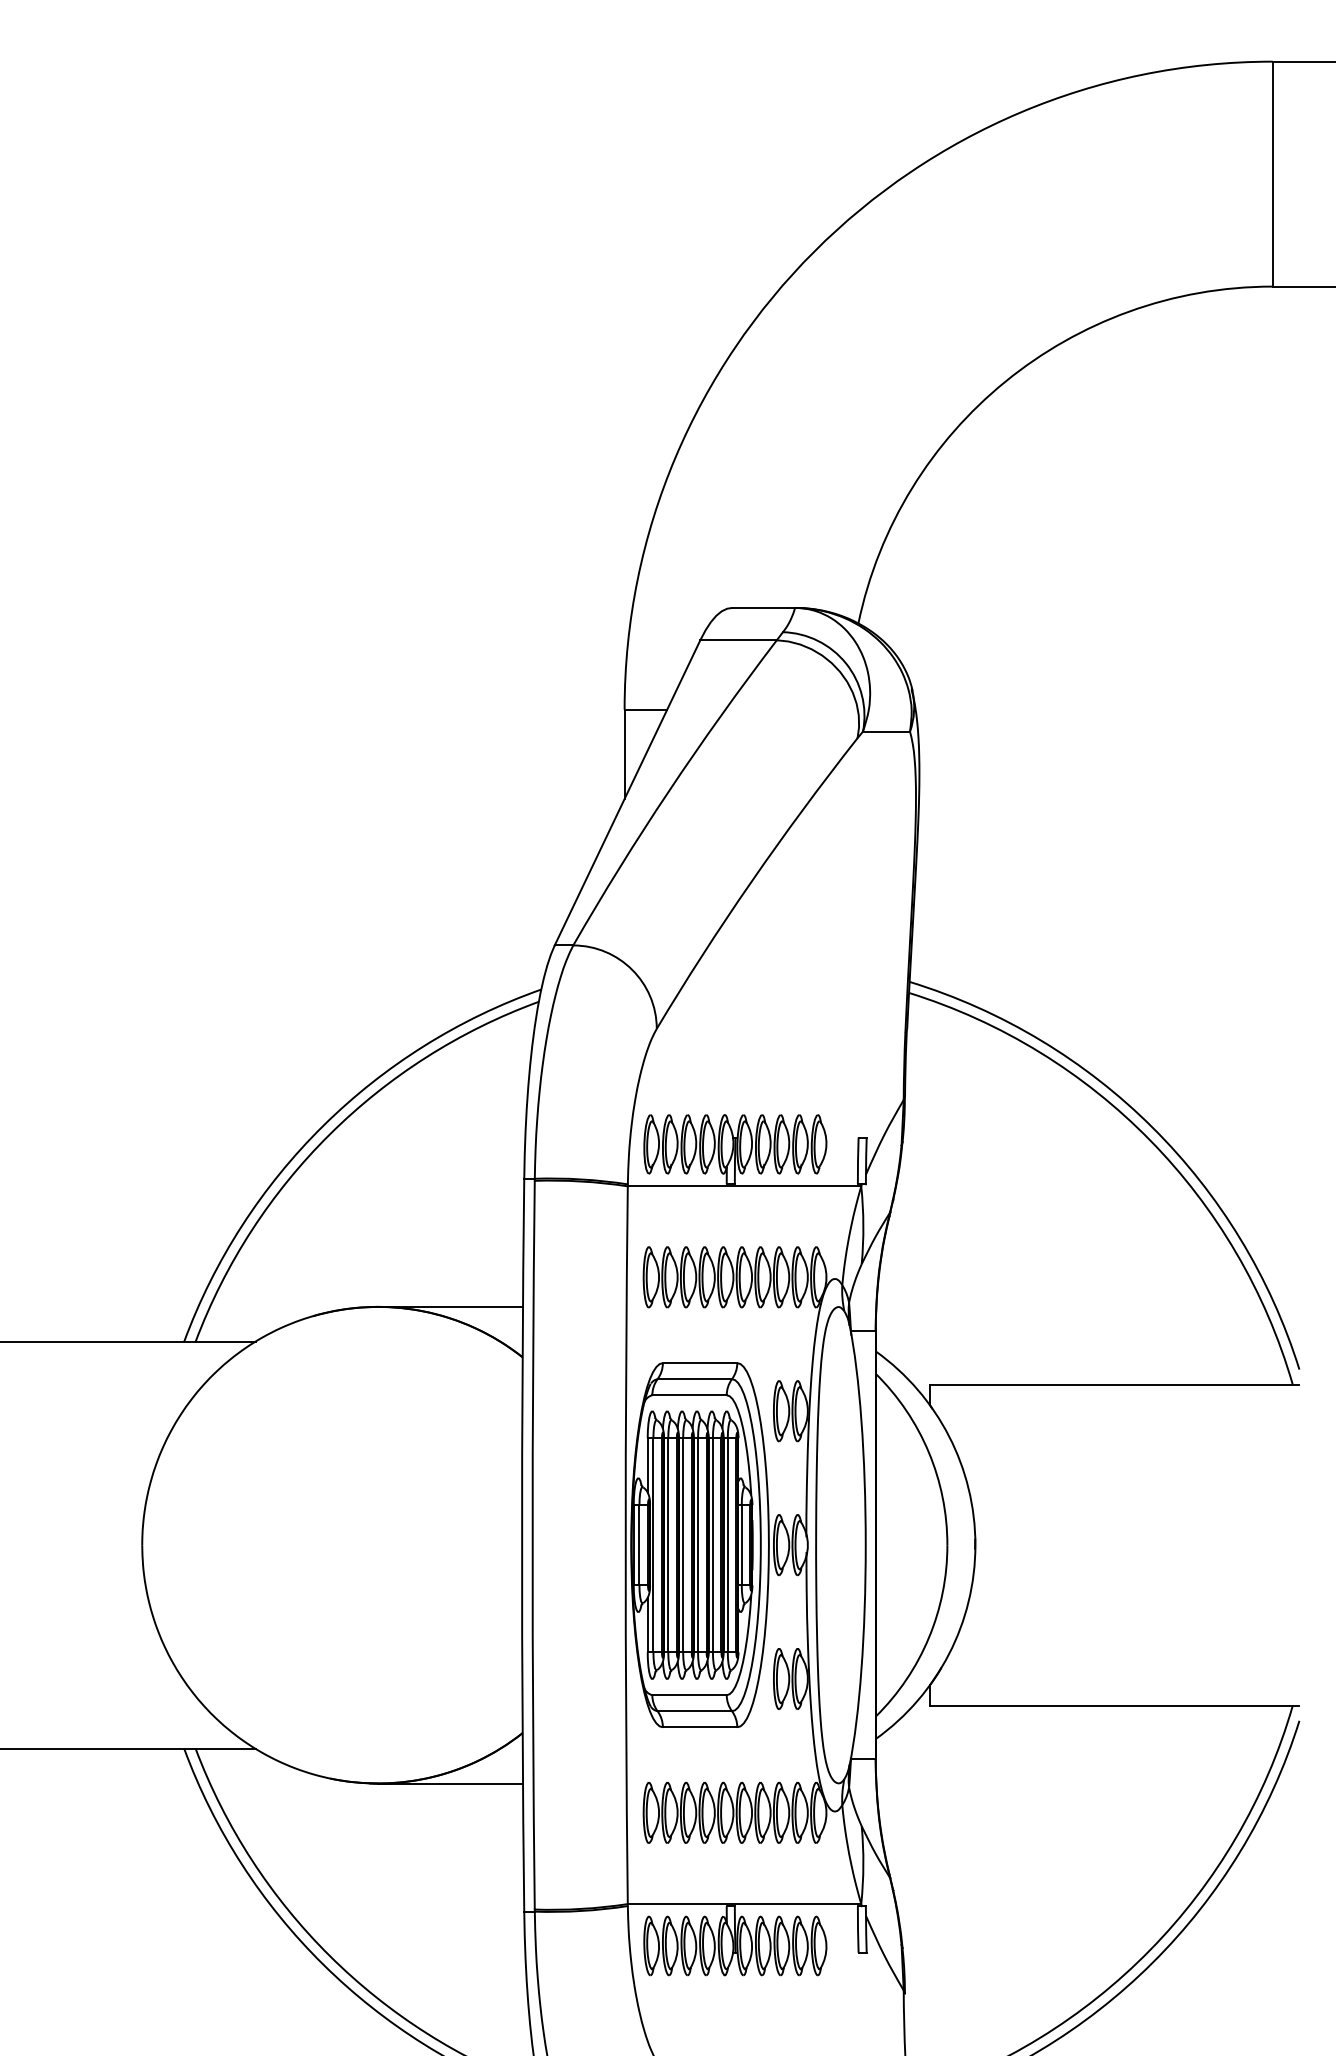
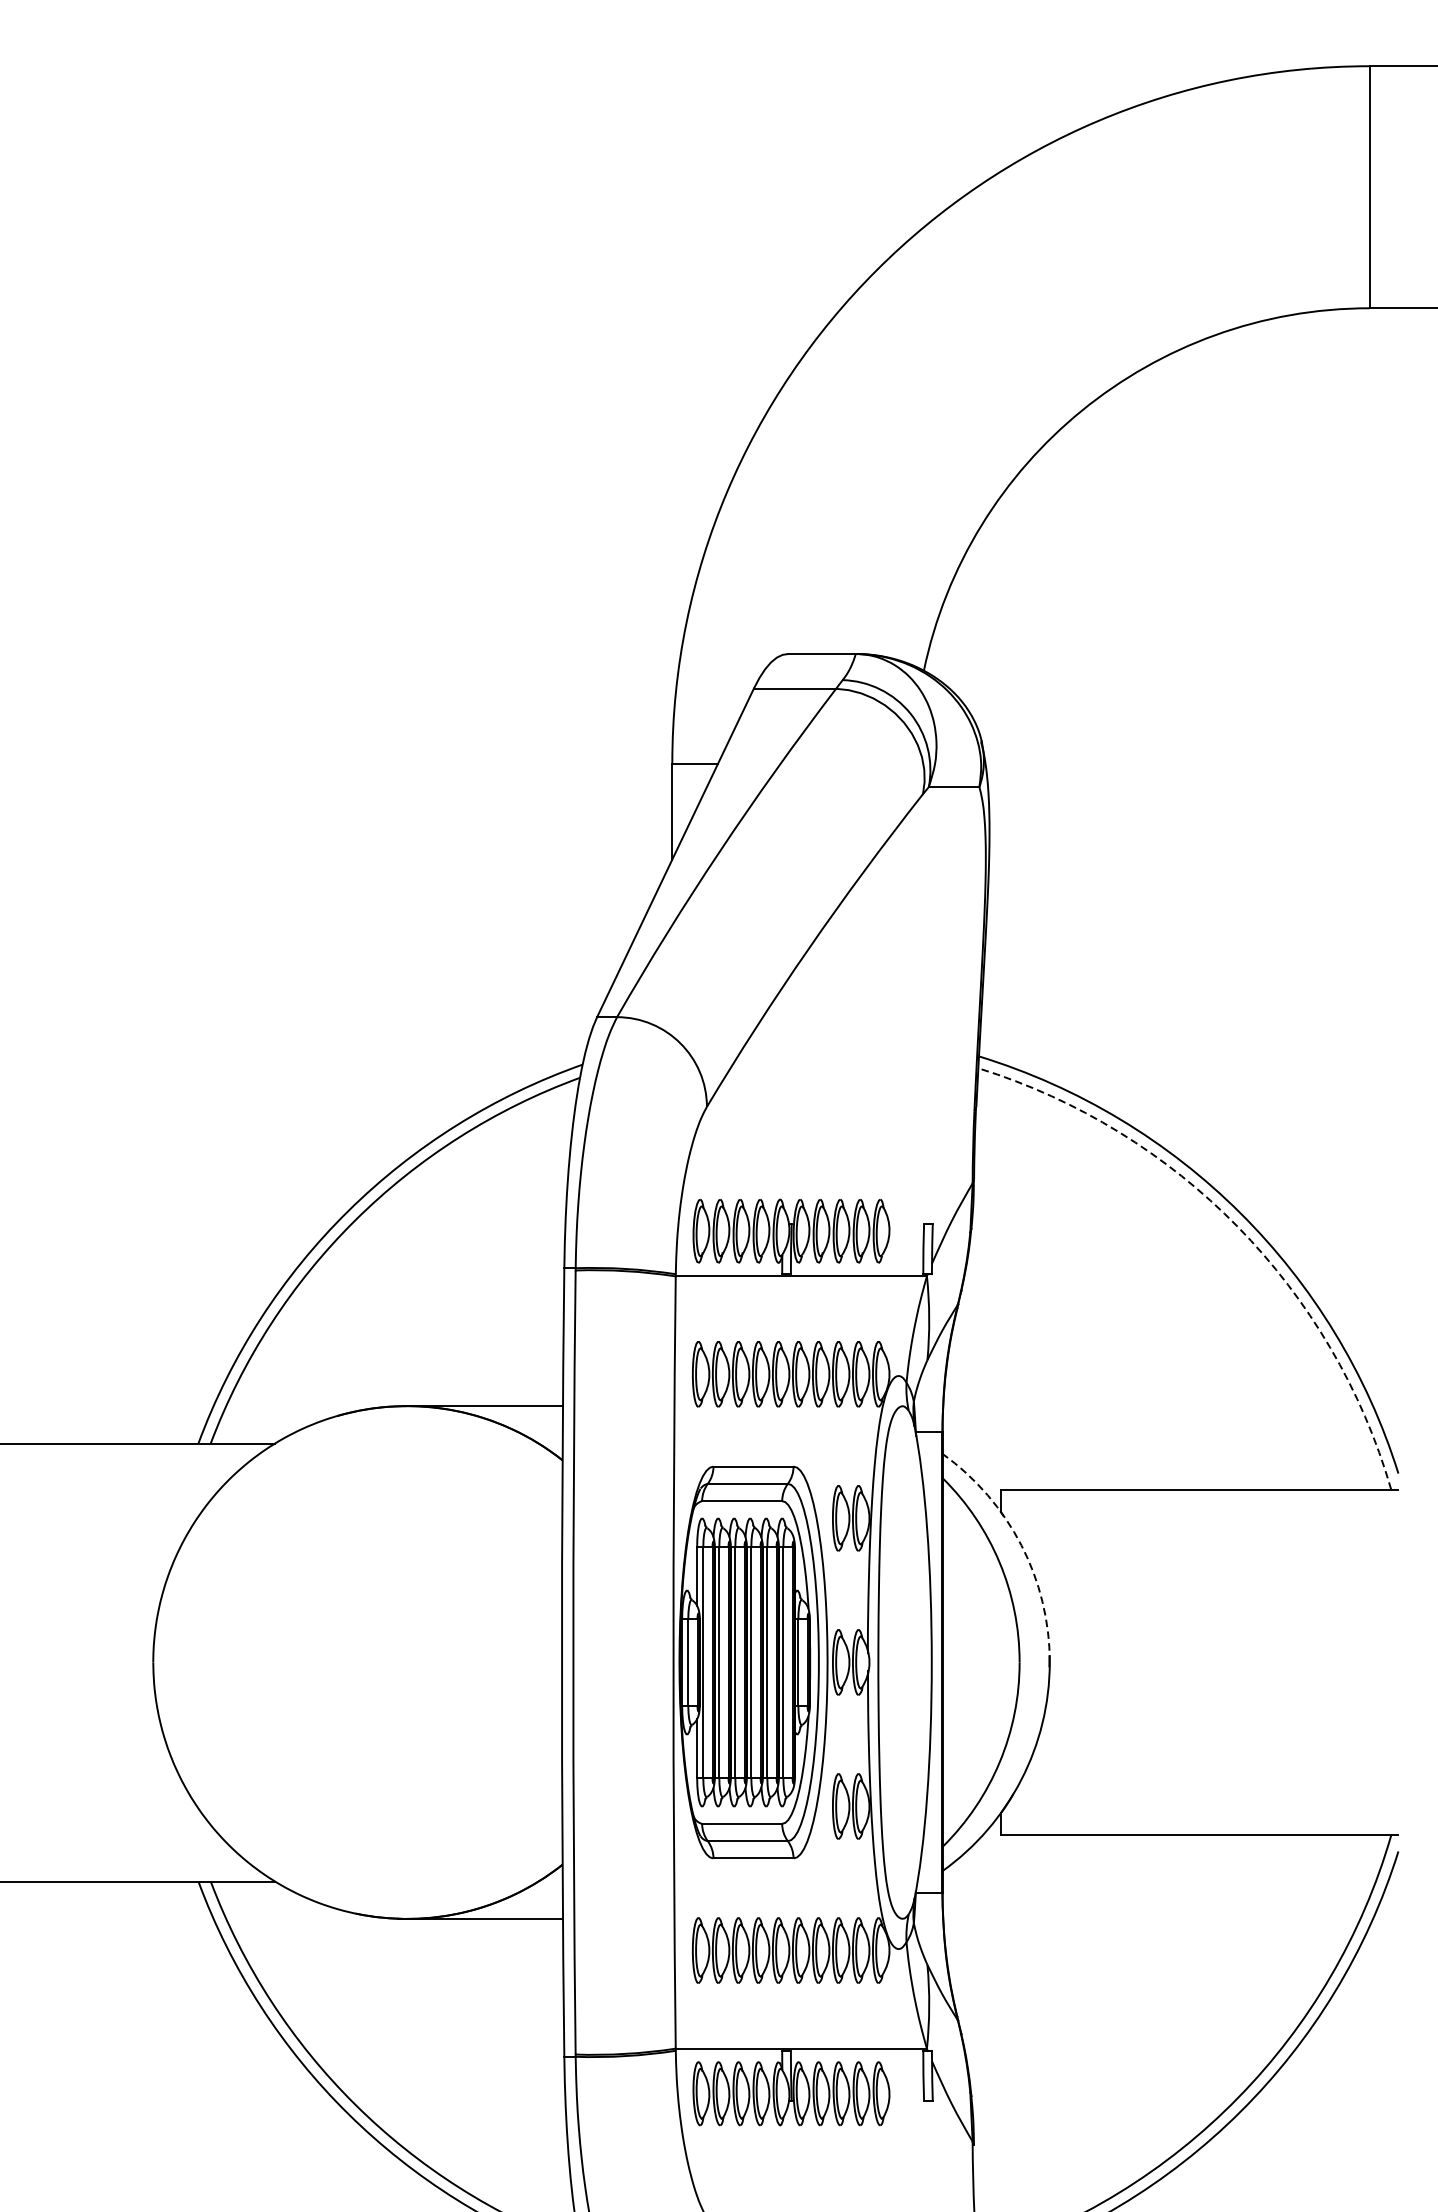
arc: (1150, 1140) -> (1238, 1227), solid -> dashed
arc: (949, 1436) -> (1021, 1545), solid -> dashed

